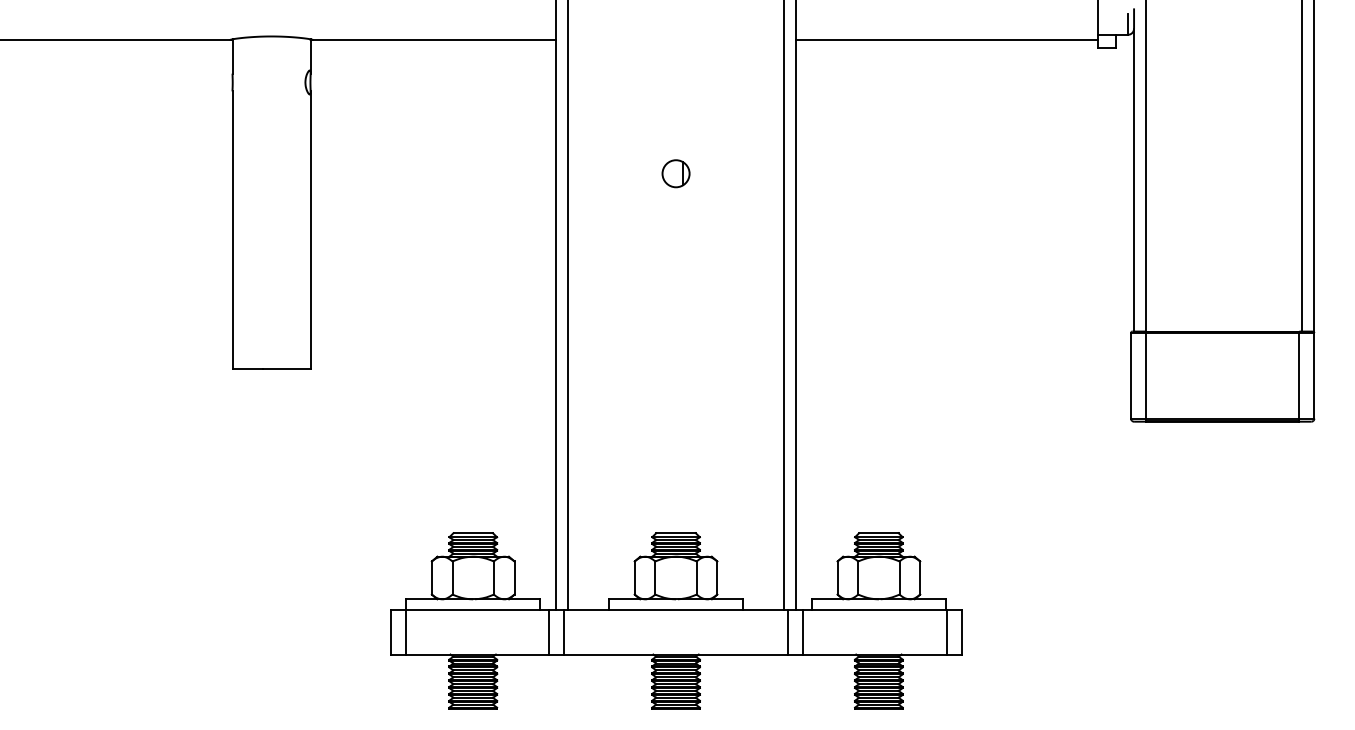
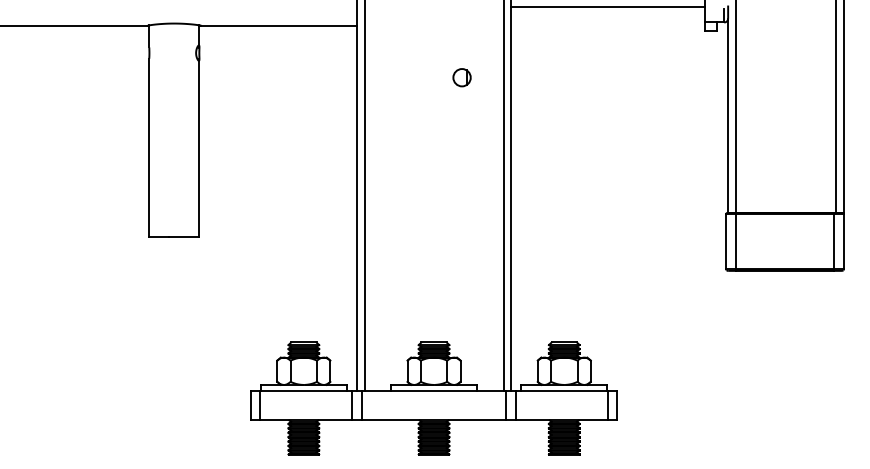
line: (946, 39) -> (607, 6), moved
part: (675, 173) -> (461, 77), moved

